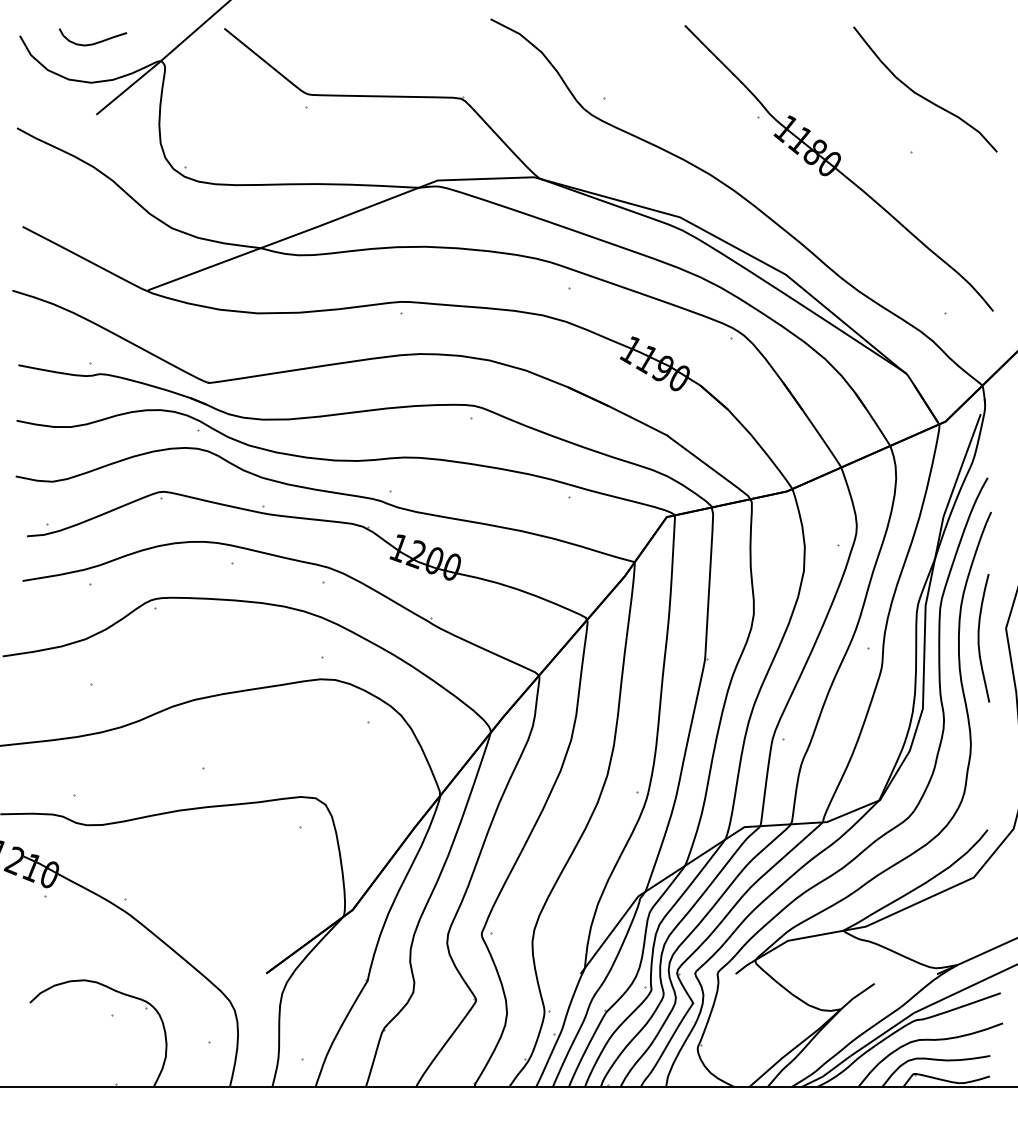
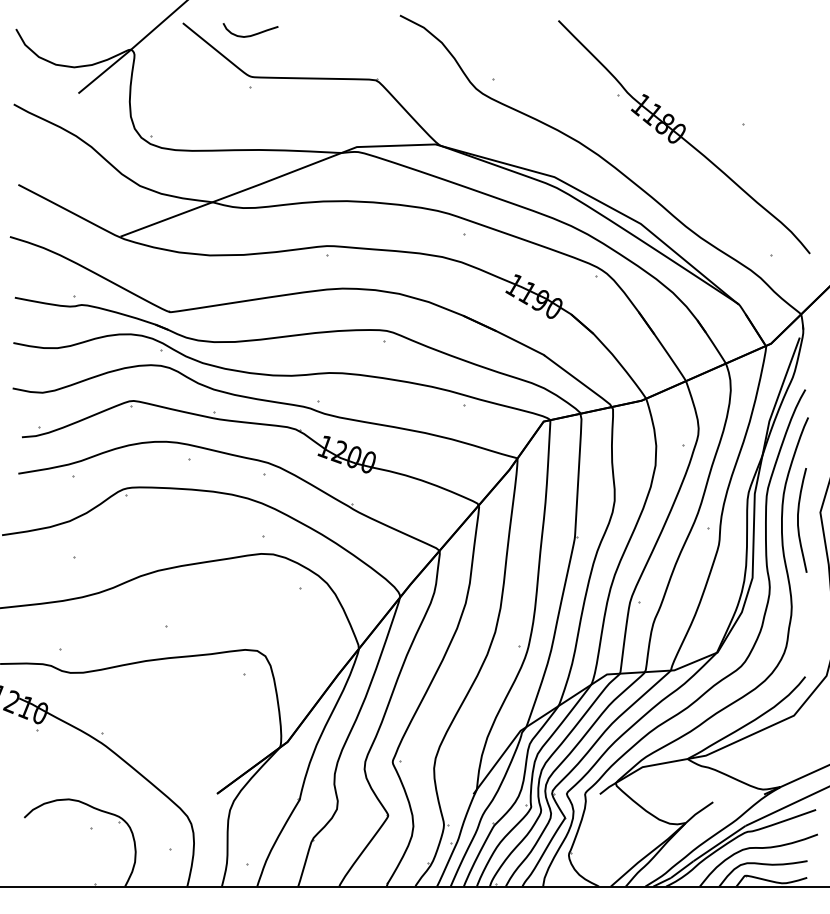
curve: (93, 42) -> (251, 34), moved
curve: (921, 95) -> (751, 77), removed

